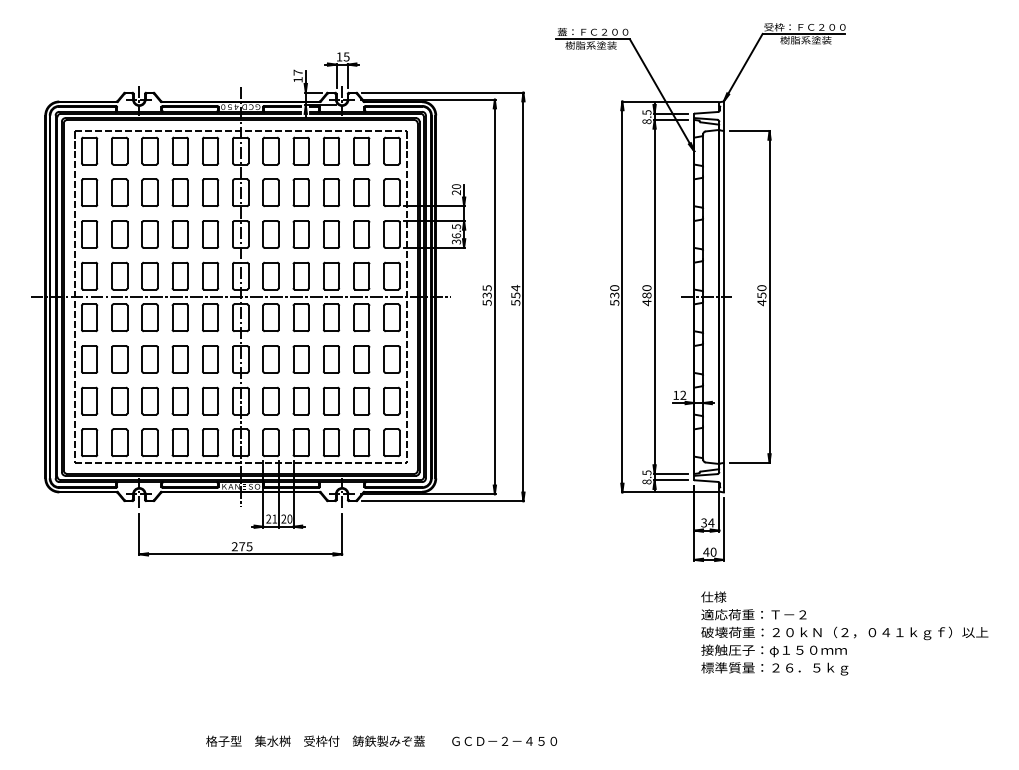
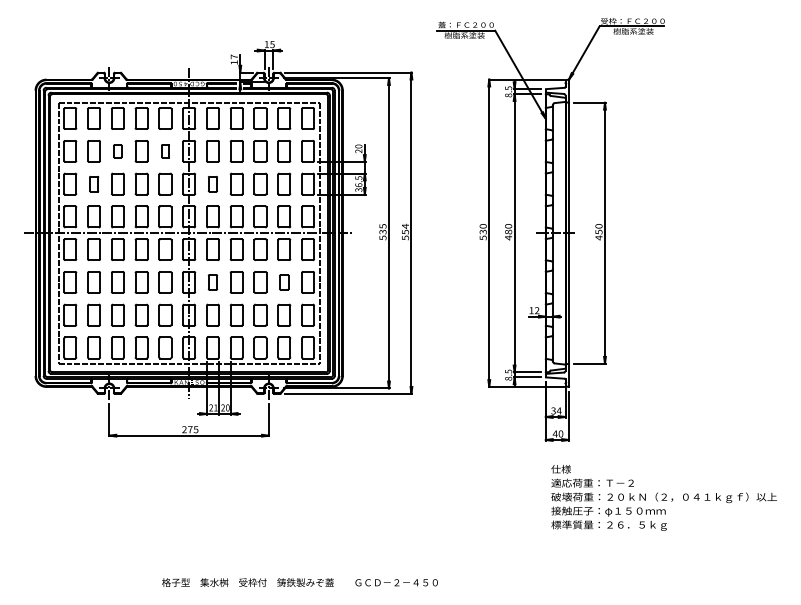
part: (149, 192) -> (117, 151), size x0.6
part: (210, 192) -> (165, 151), size x0.6
part: (119, 234) -> (93, 184), size x0.7
part: (270, 234) -> (212, 184), size x0.7
part: (270, 359) -> (212, 282), size x0.7
part: (361, 359) -> (284, 282), size x0.7

